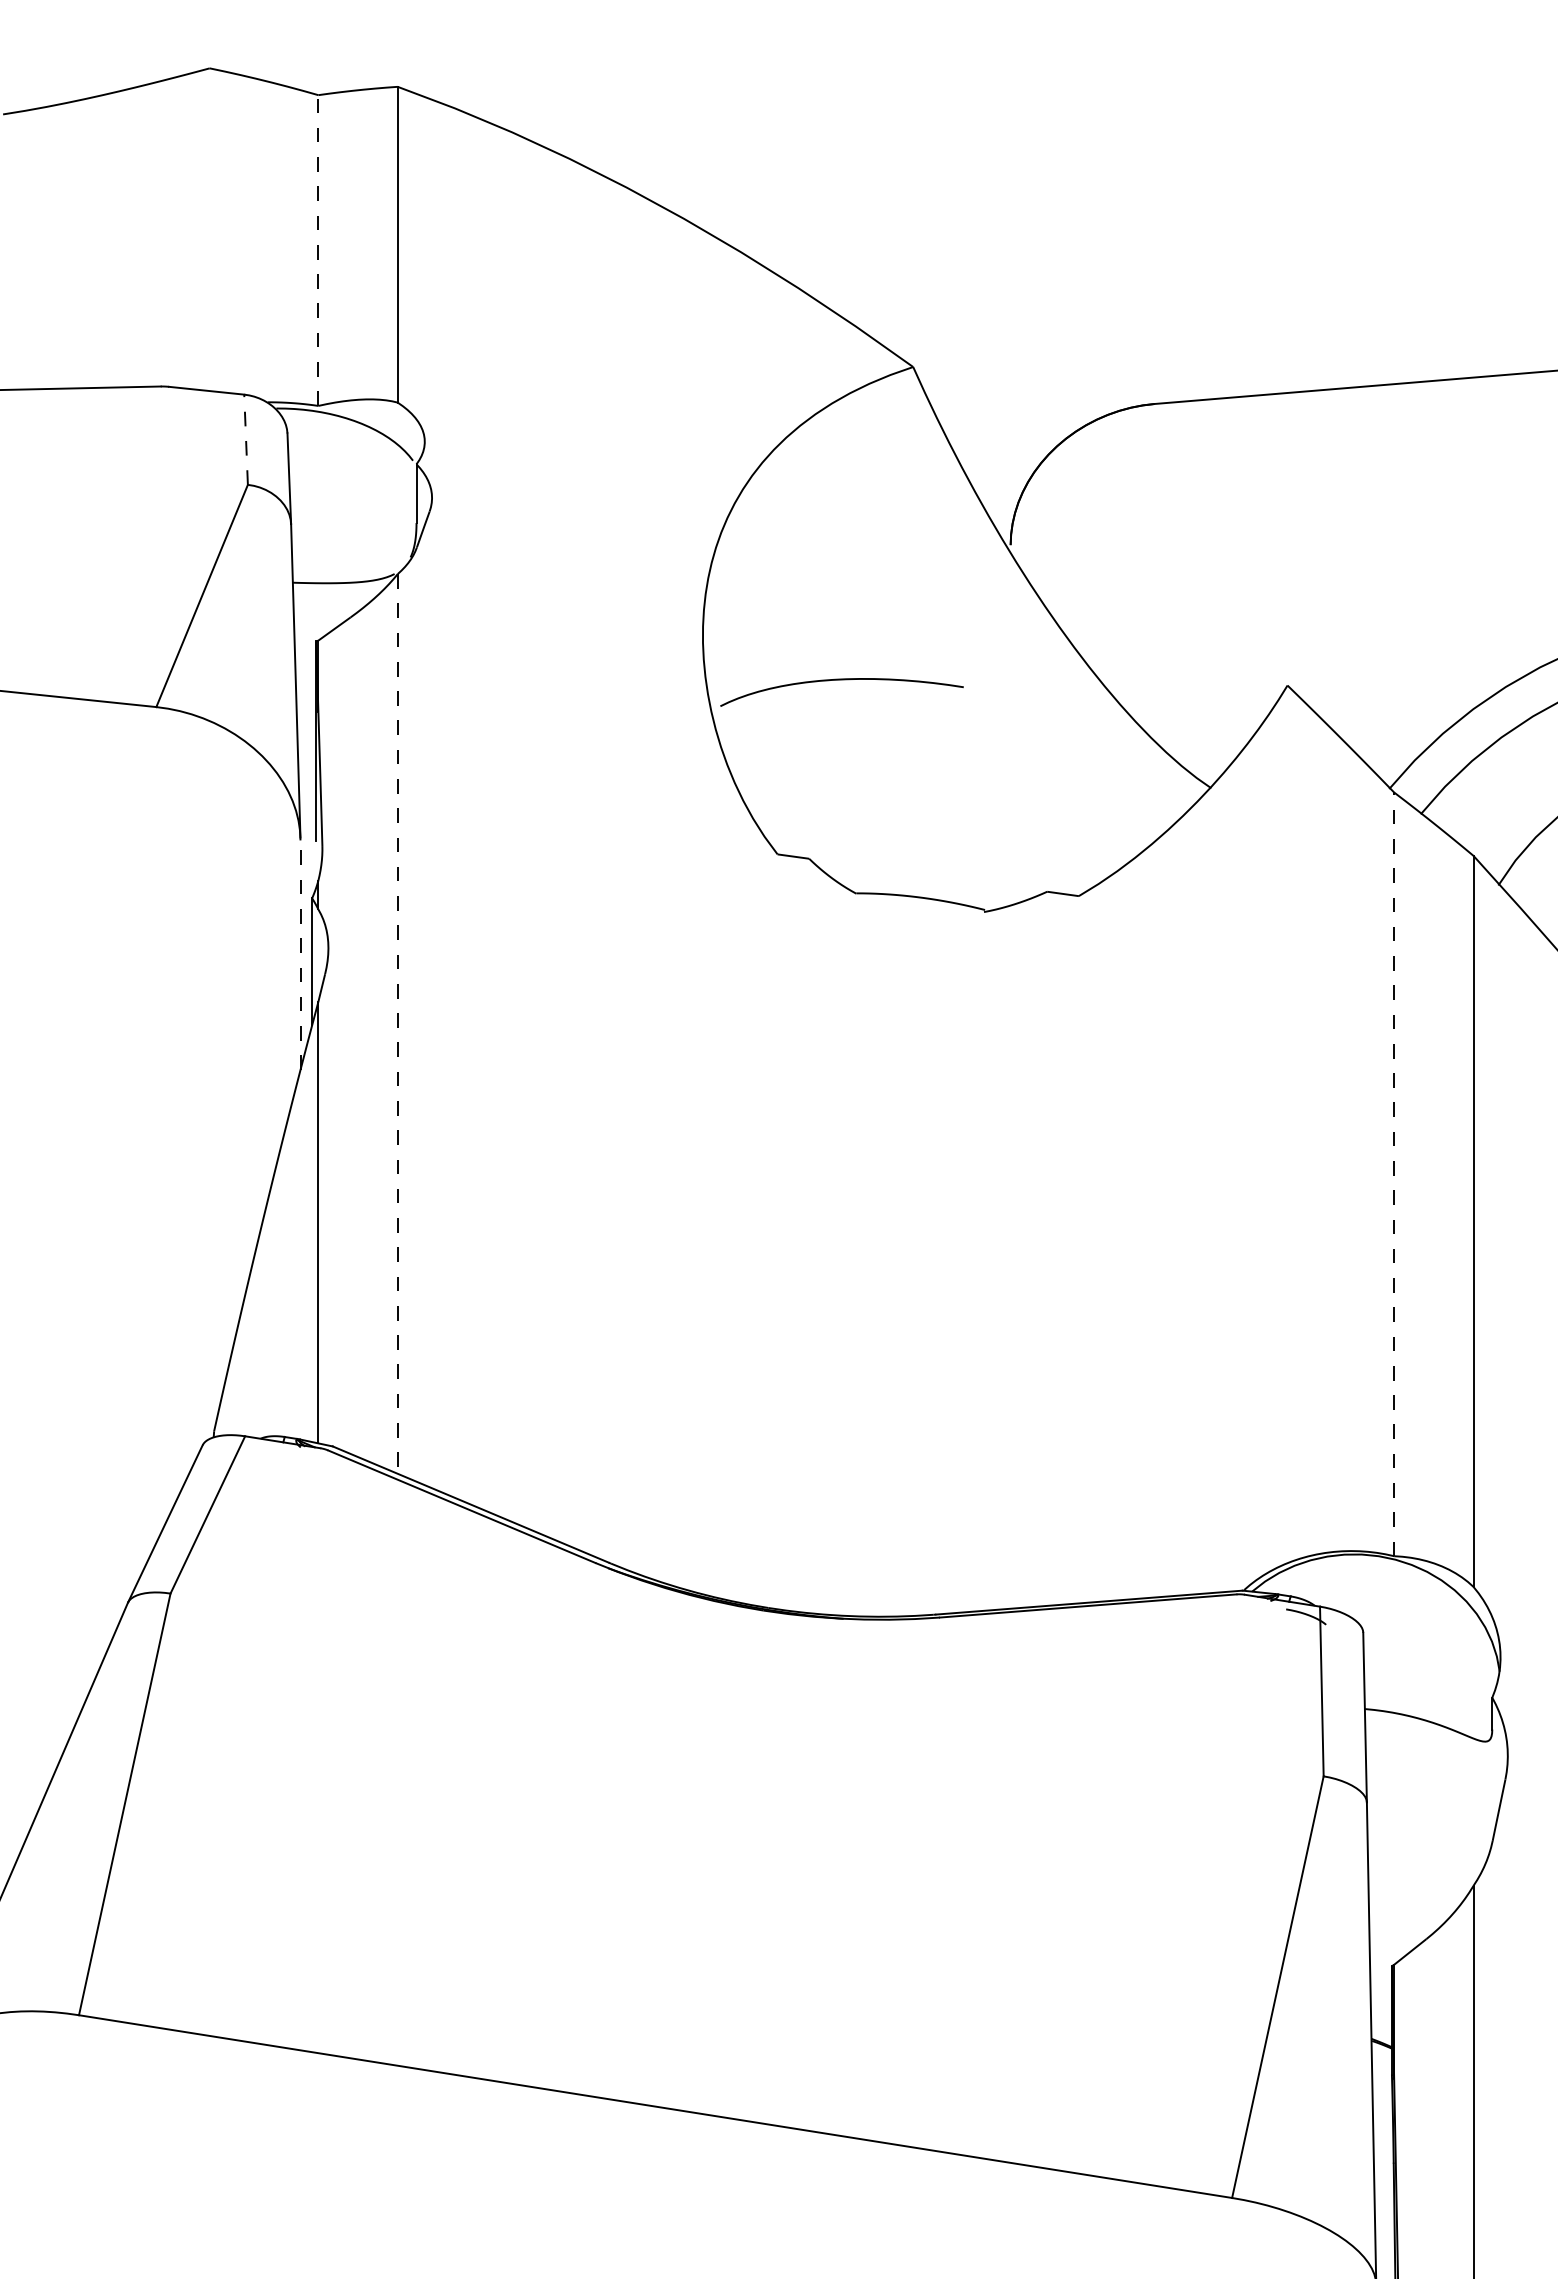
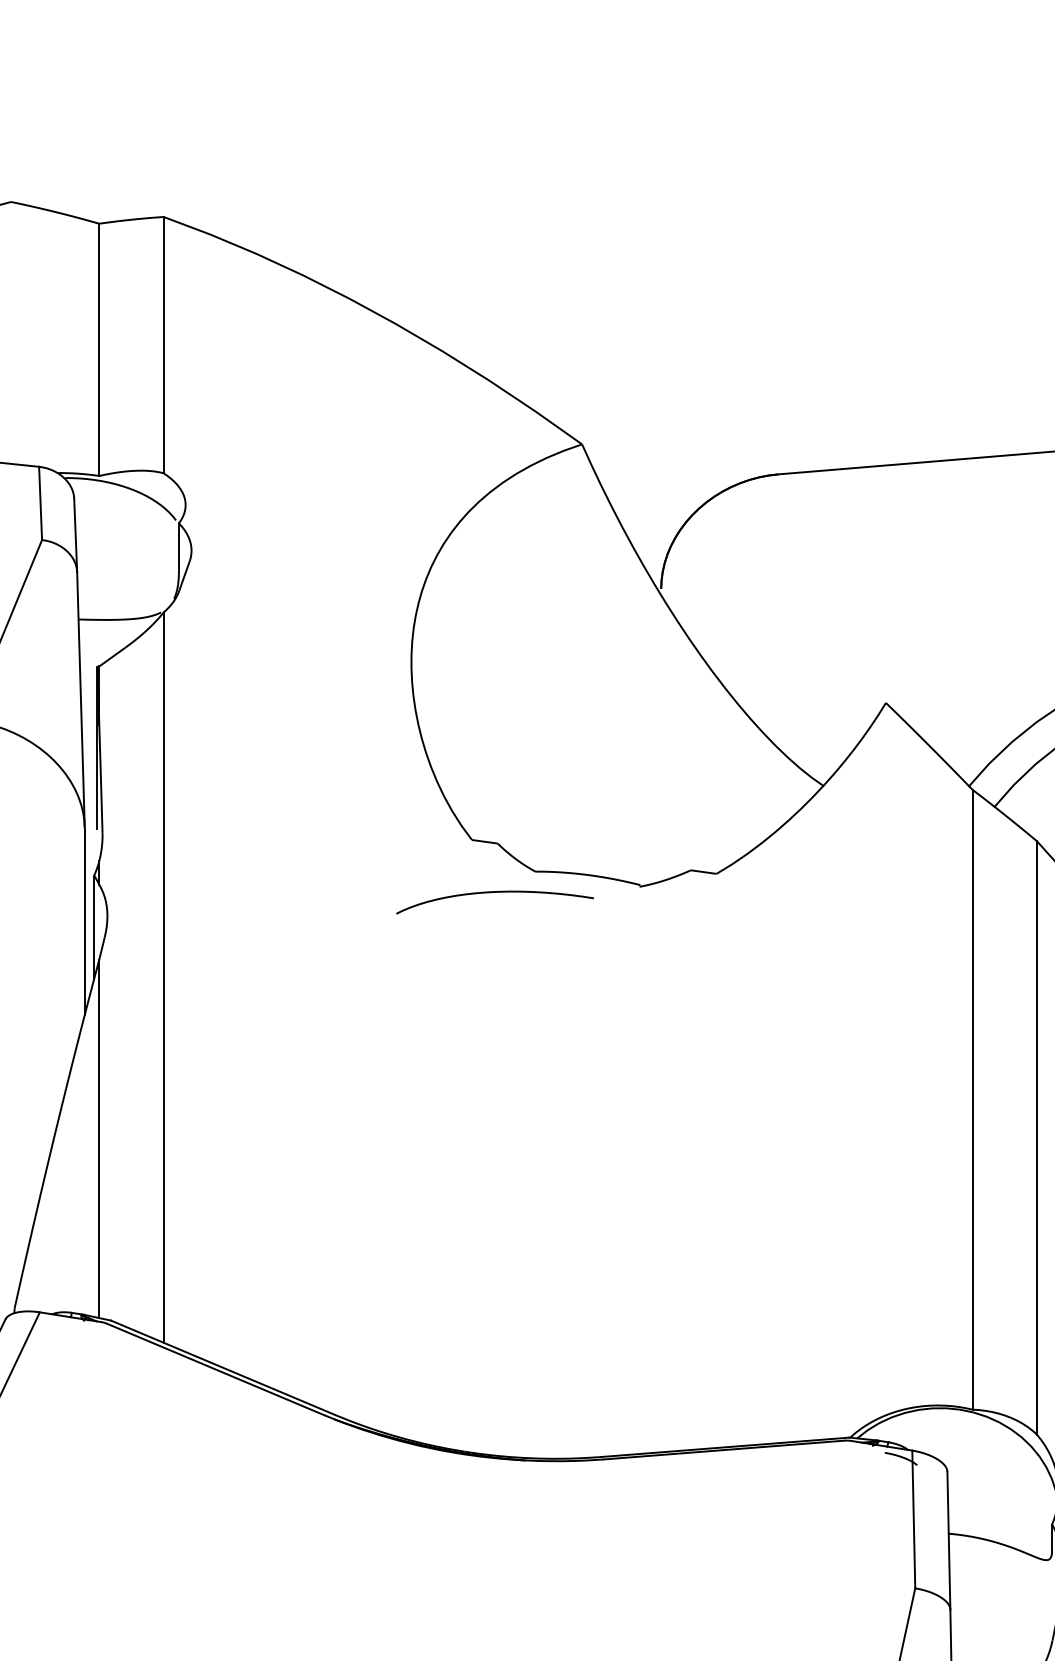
line: (318, 250) -> (99, 349), dashed -> solid
line: (246, 439) -> (40, 503), dashed -> solid
curve: (841, 680) -> (494, 892), moved
line: (300, 955) -> (84, 922), dashed -> solid
line: (397, 1023) -> (163, 977), dashed -> solid
line: (1394, 1174) -> (972, 1099), dashed -> solid

